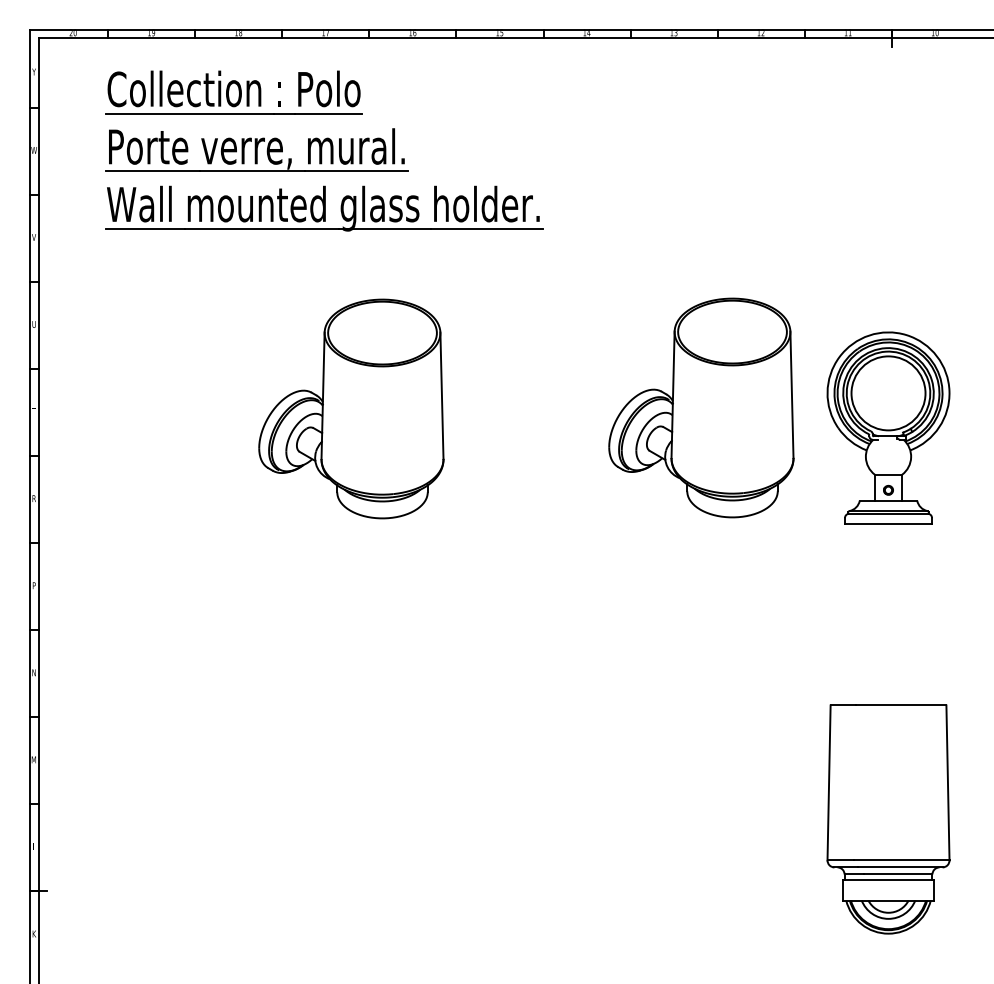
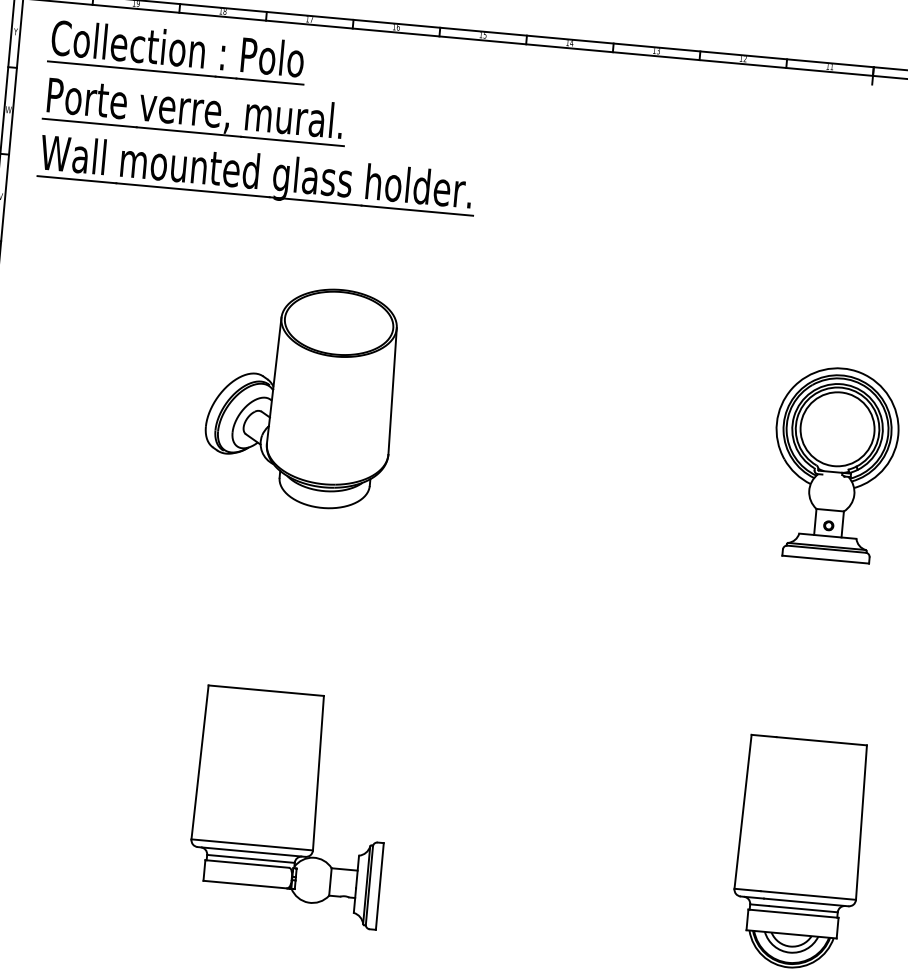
part: (324, 150) -> (262, 118), moved
part: (701, 407) -> (650, 426), removed
part: (377, 819) -> (290, 807), added

